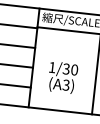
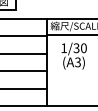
text: (62, 76) -> (73, 55), moved

